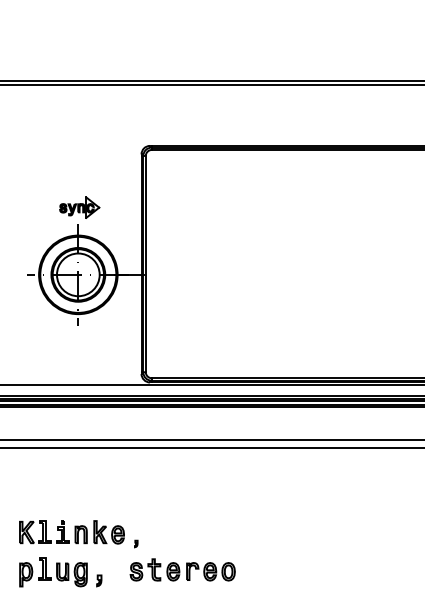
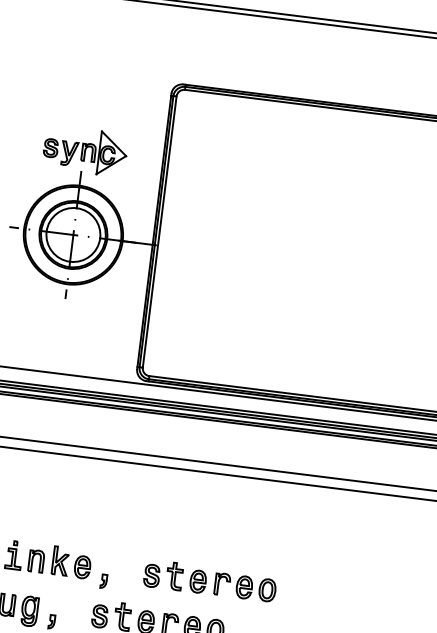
part: (79, 207) -> (85, 150), size x1.67
part: (219, 532) -> (210, 580), added
part: (136, 543) -> (104, 580), size x1.67

